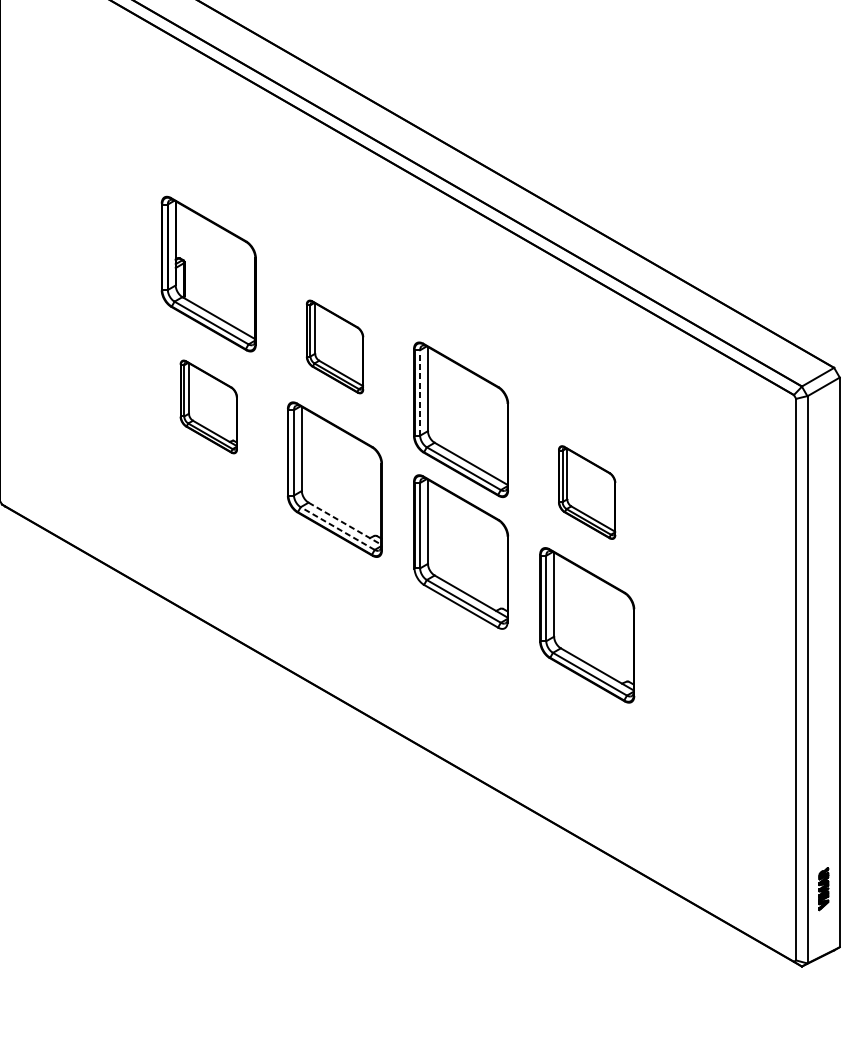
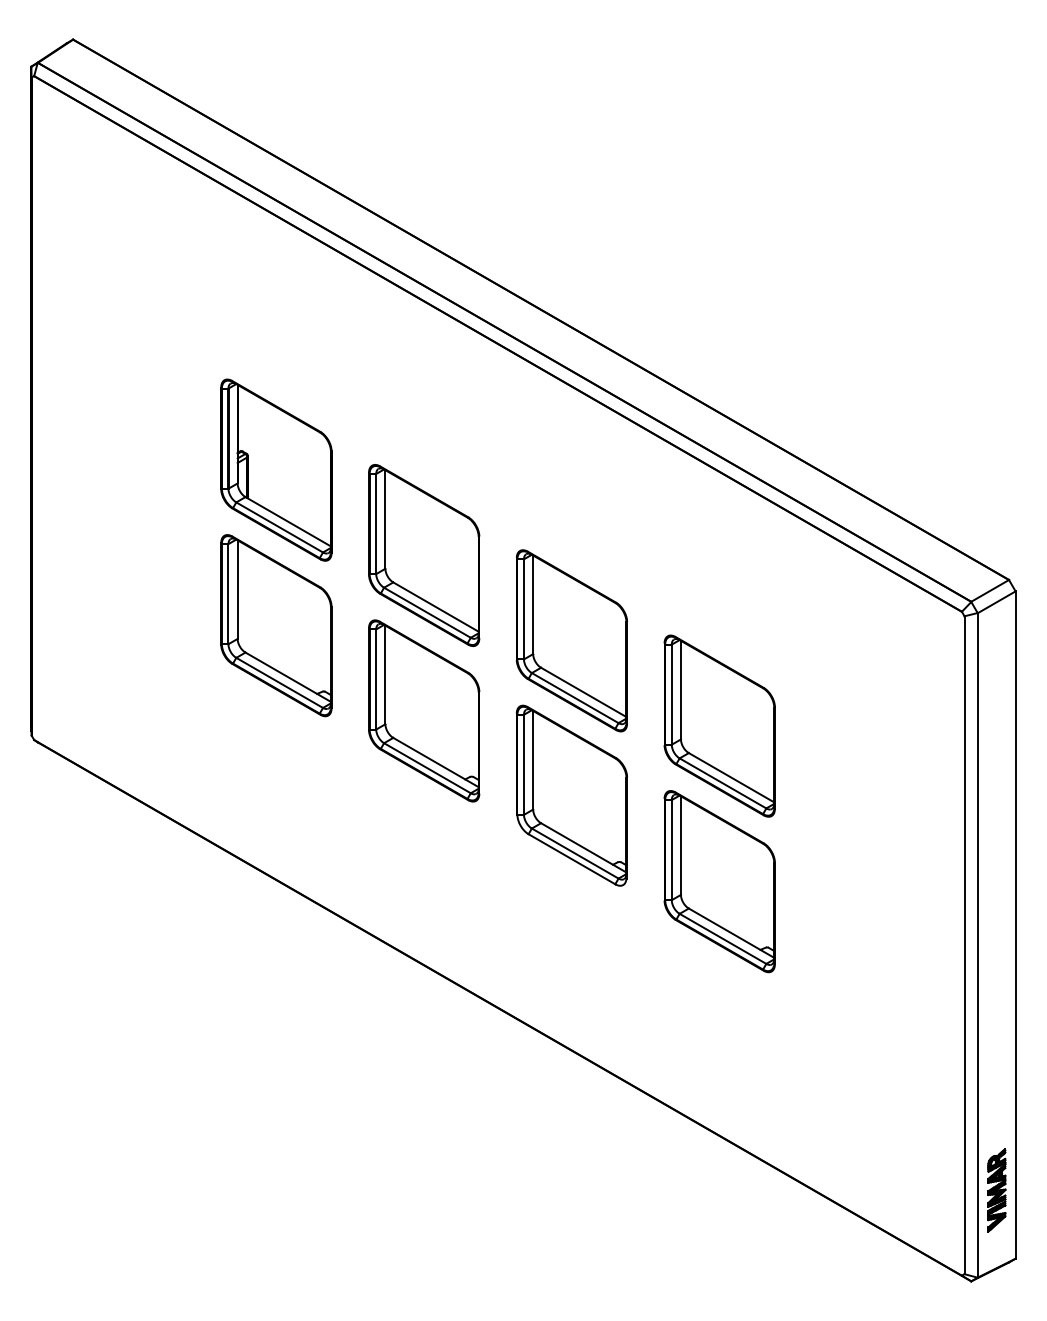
part: (335, 346) -> (424, 555), size x1.67
line: (420, 392) -> (524, 608), dashed -> solid
part: (208, 406) -> (276, 625), size x1.67
part: (587, 492) -> (719, 725), size x1.67
line: (345, 523) -> (436, 762), dashed -> solid
line: (337, 527) -> (427, 767), dashed -> solid
part: (823, 889) -> (996, 1190), size x1.67

